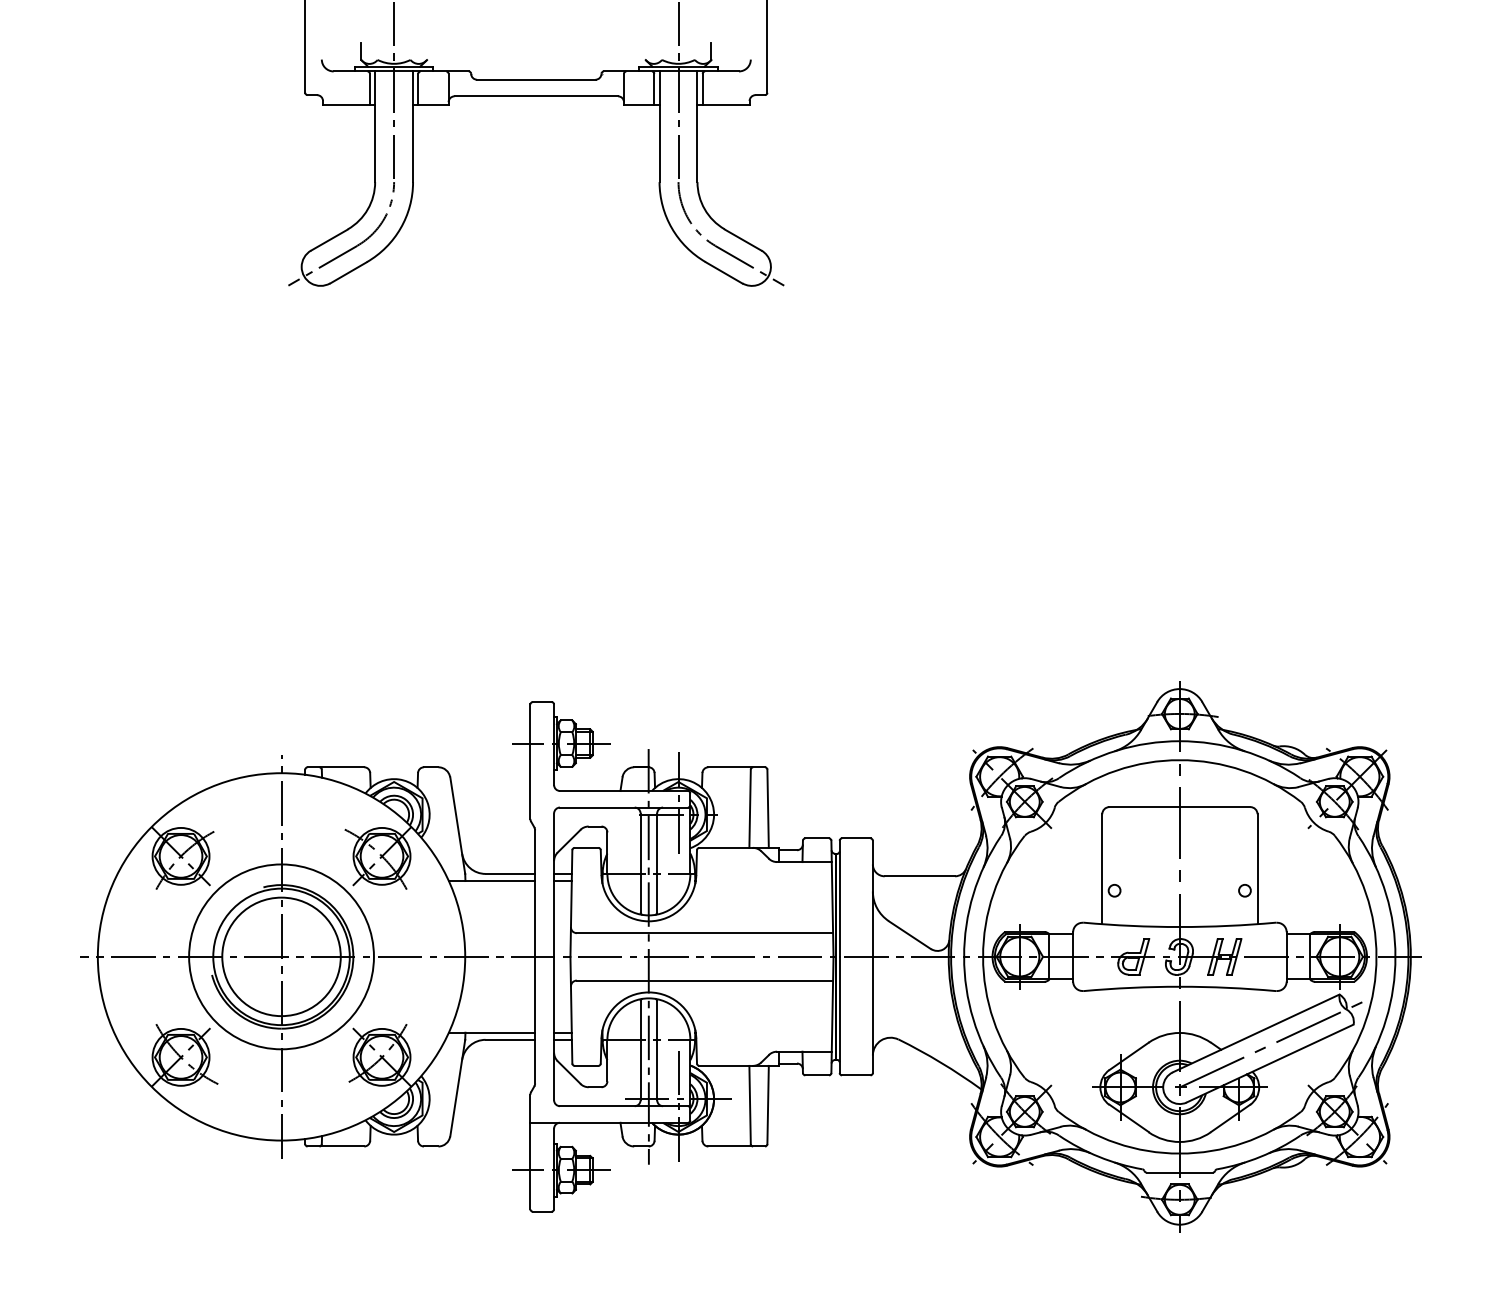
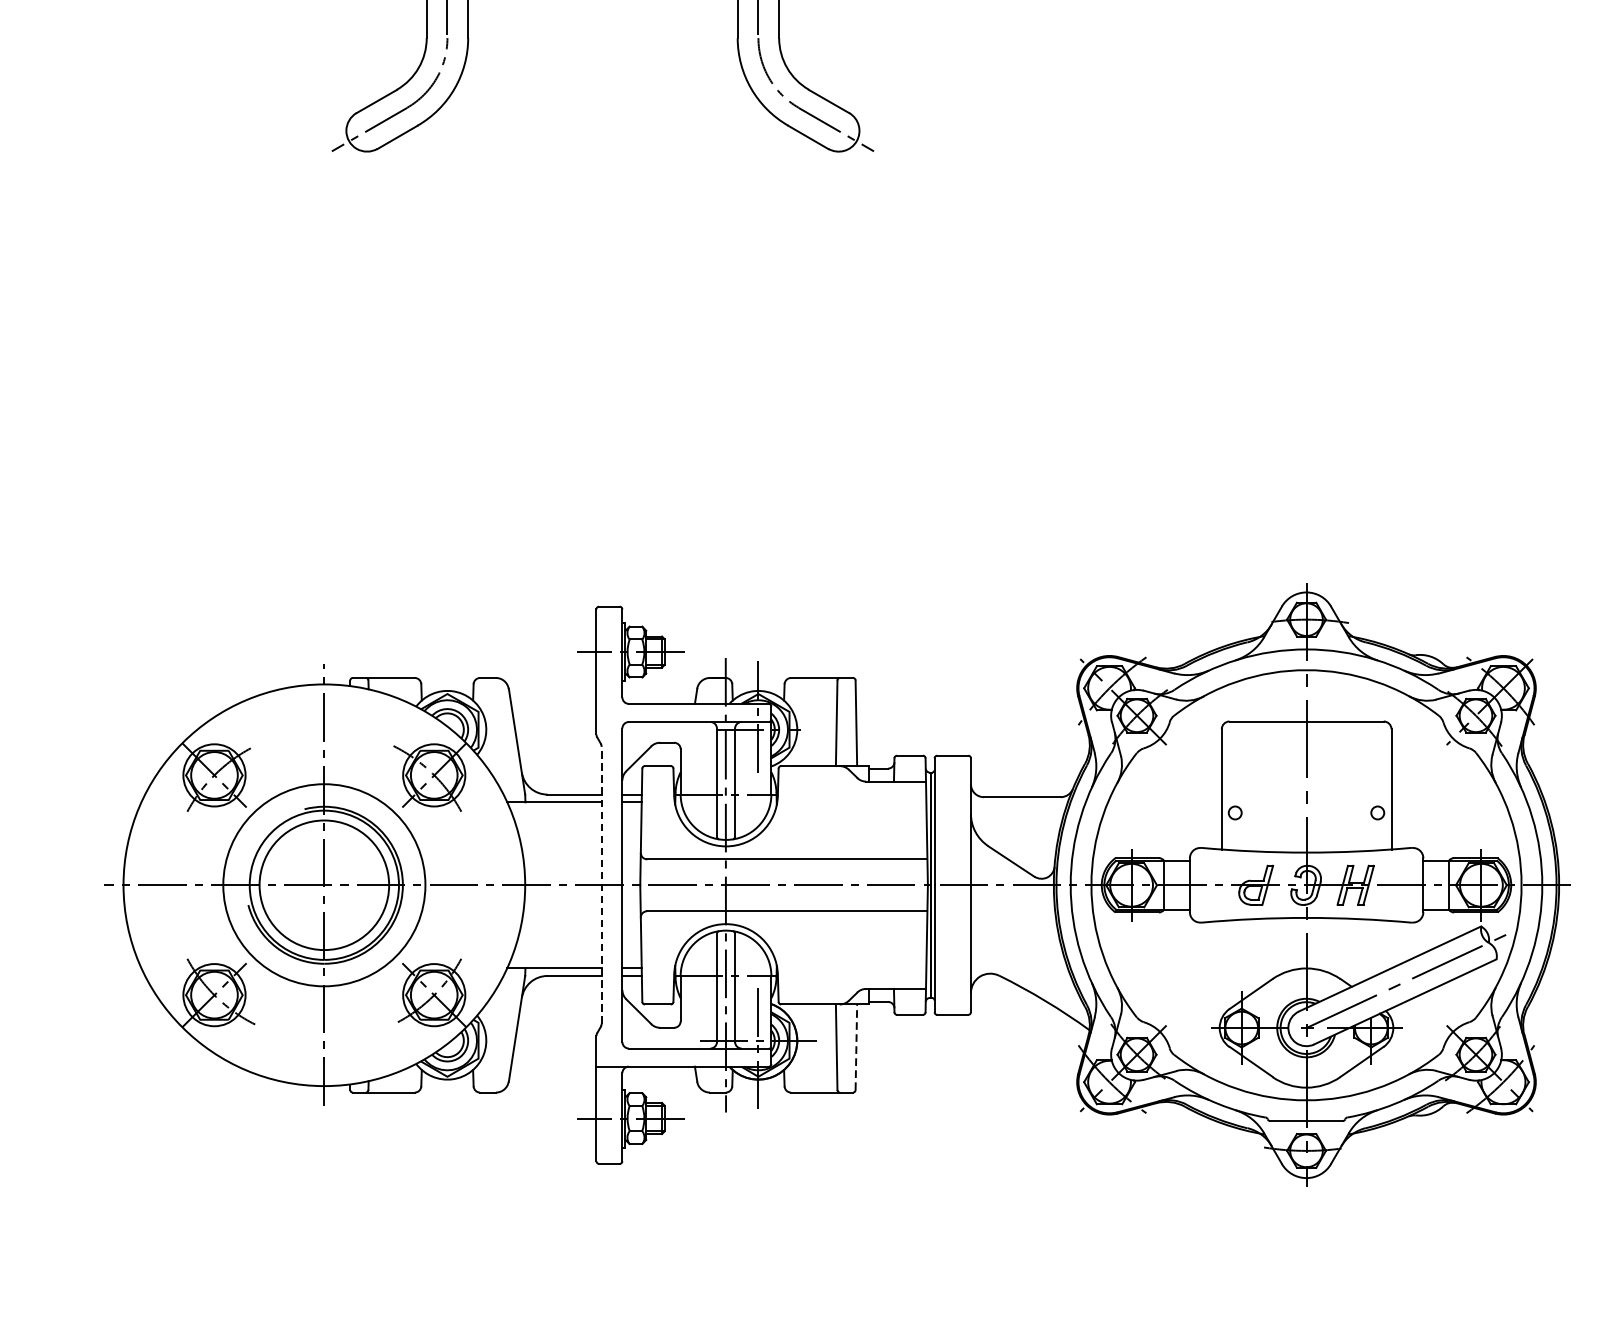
line: (535, 956) -> (602, 884), solid -> dashed
line: (768, 1104) -> (856, 1046), solid -> dashed

